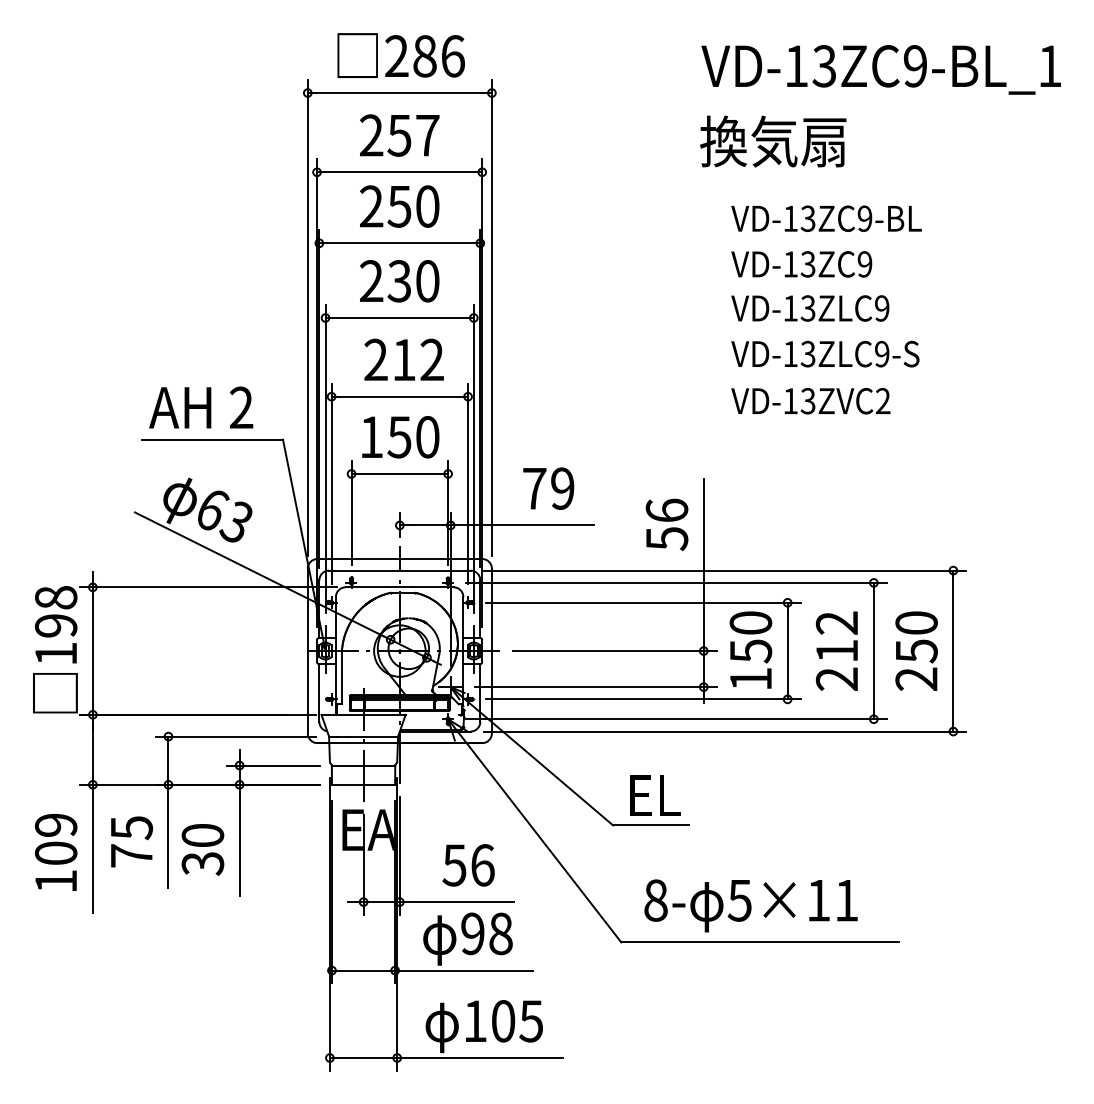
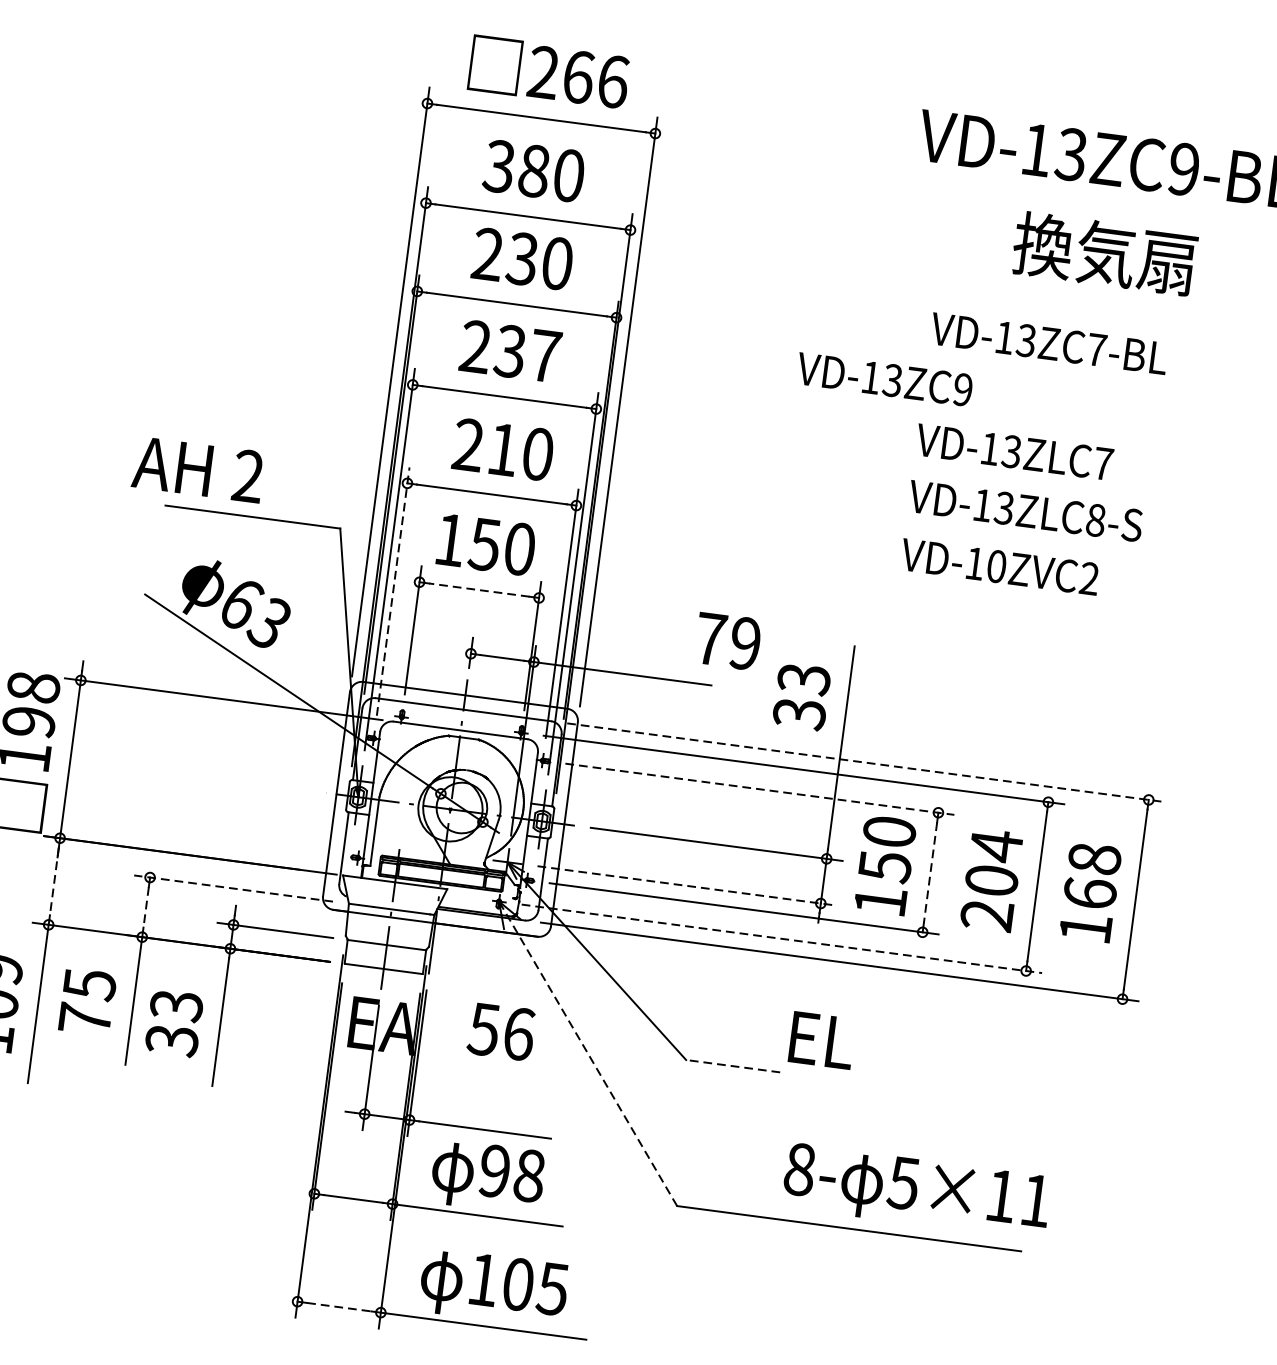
text: (424, 56) -> (577, 77), 286 -> 266
text: (399, 135) -> (534, 171), 257 -> 380
text: (773, 141) -> (1105, 253), moved
text: (399, 206) -> (522, 258), 250 -> 230
text: (864, 218) -> (1096, 349), VD-13ZC9-BL -> VD-13ZC7-BL
text: (801, 264) -> (884, 379), moved
text: (427, 281) -> (544, 356), 230 -> 237
text: (882, 308) -> (1103, 463), VD-13ZLC9 -> VD-13ZLC7
text: (882, 353) -> (1096, 519), VD-13ZLC9-S -> VD-13ZLC8-S
text: (431, 359) -> (537, 453), 212 -> 210
text: (807, 401) -> (995, 566), VD-13ZVC2 -> VD-10ZVC2
text: (201, 407) -> (198, 469), moved
line: (399, 473) -> (478, 589), solid -> dashed
line: (331, 483) -> (393, 590), solid -> dashed
text: (548, 488) -> (727, 641), moved
text: (666, 524) -> (801, 696), 56 -> 33
line: (725, 570) -> (866, 762), solid -> dashed
line: (643, 602) -> (760, 788), solid -> dashed
text: (836, 636) -> (993, 862), 212 -> 204
text: (916, 650) -> (1090, 892), 250 -> 168
line: (787, 651) -> (930, 873), solid -> dashed
line: (595, 687) -> (686, 886), solid -> dashed
line: (677, 719) -> (783, 939), solid -> dashed
line: (235, 736) -> (233, 888), solid -> dashed
line: (92, 750) -> (53, 882), solid -> dashed
line: (168, 761) -> (146, 908), solid -> dashed
text: (655, 795) -> (822, 1040), moved
line: (651, 825) -> (733, 1066), solid -> dashed
line: (534, 830) -> (587, 1053), solid -> dashed
text: (202, 835) -> (176, 1005), 30 -> 33
text: (468, 865) -> (501, 1031), moved
text: (750, 905) -> (916, 1191), moved
line: (363, 1058) -> (339, 1307), solid -> dashed

